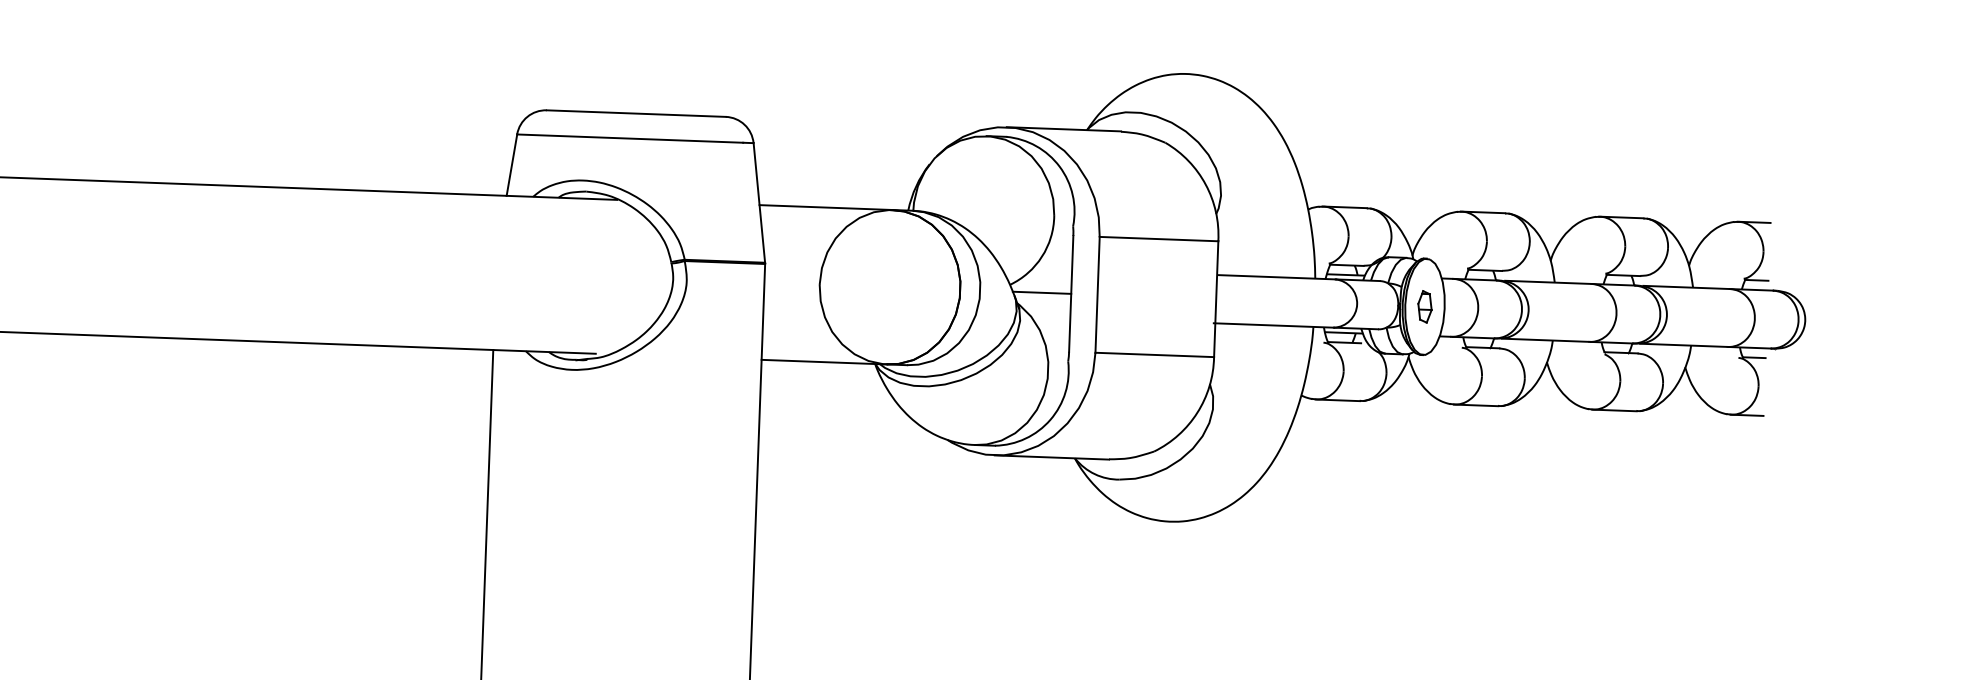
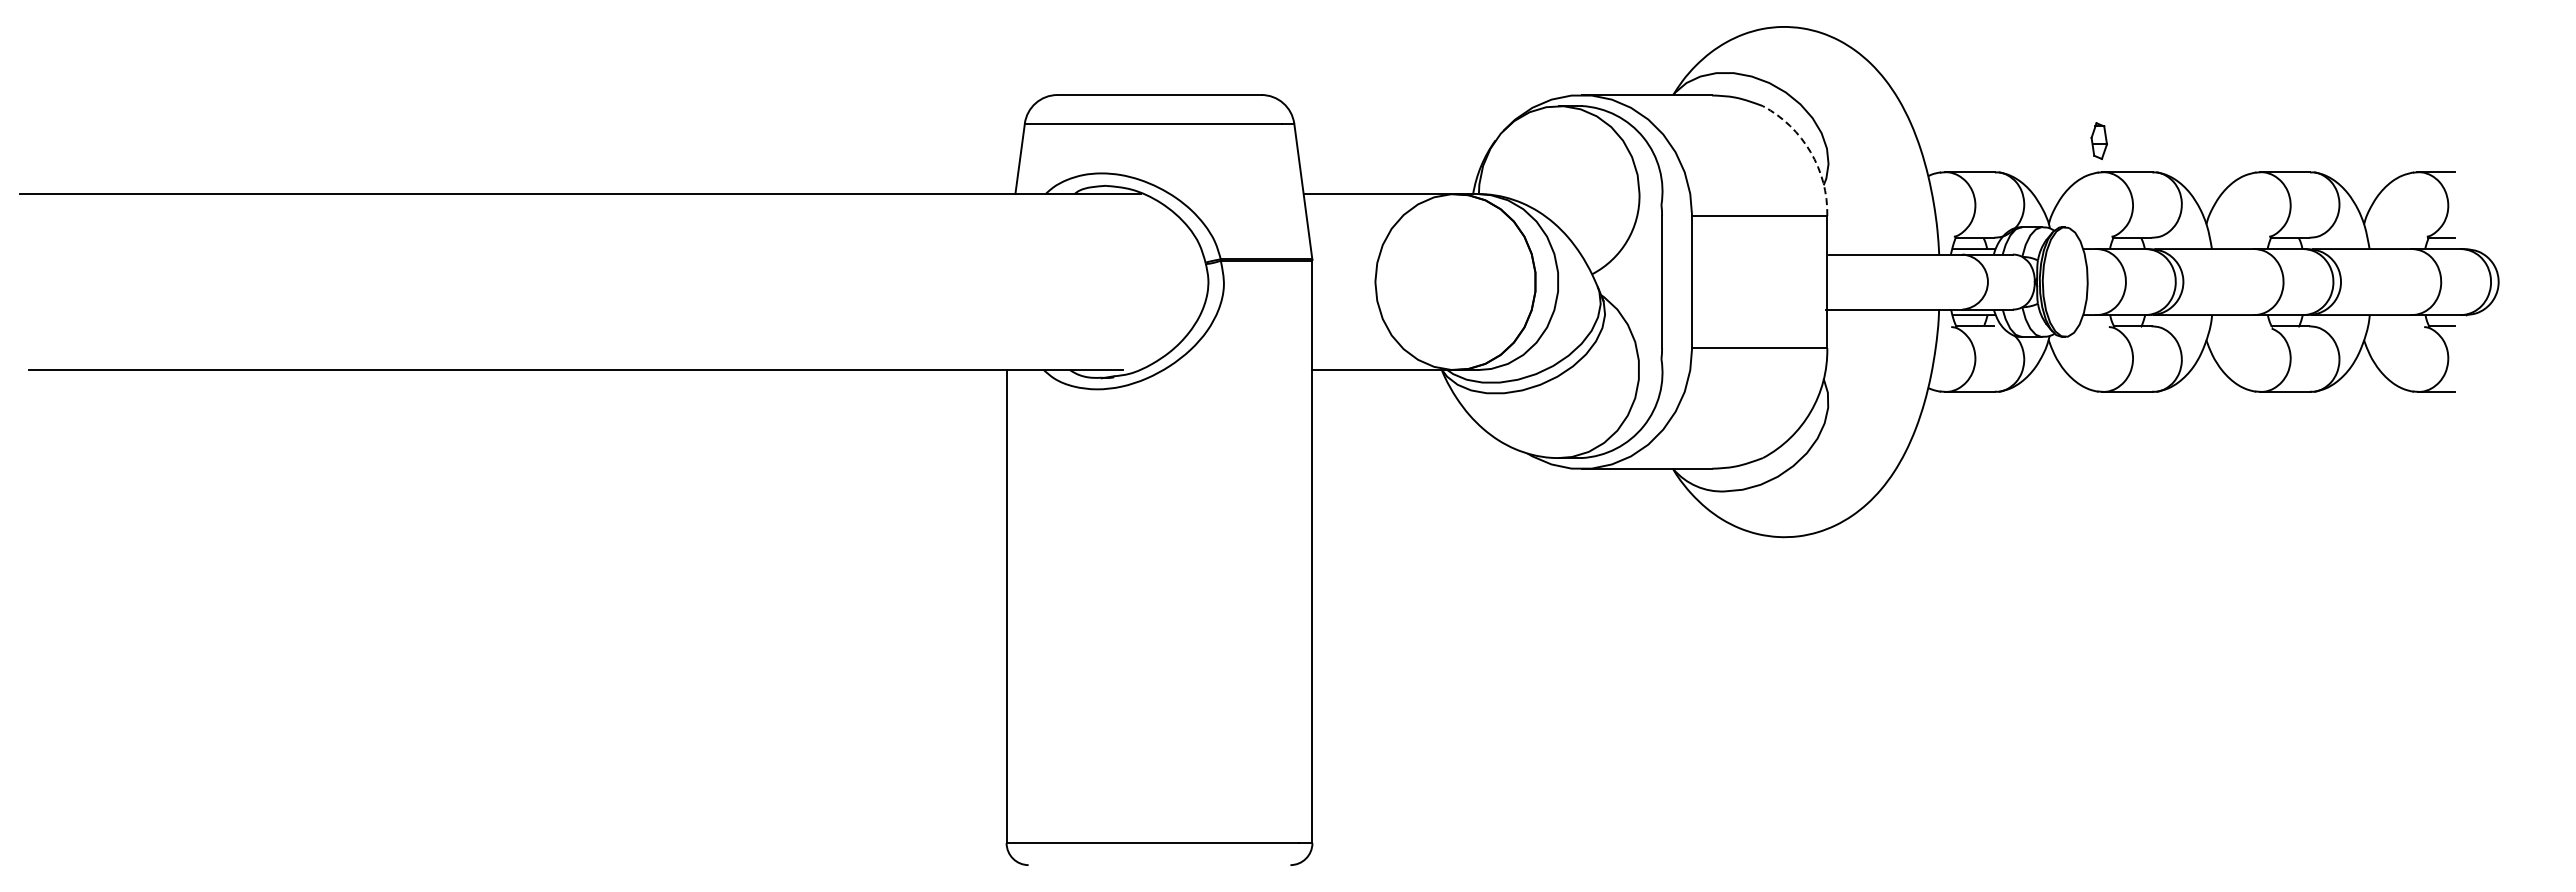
arc: (1205, 184) -> (1810, 152), solid -> dashed
line: (1041, 293) -> (1628, 282), removed
part: (1424, 307) -> (2098, 141), moved

